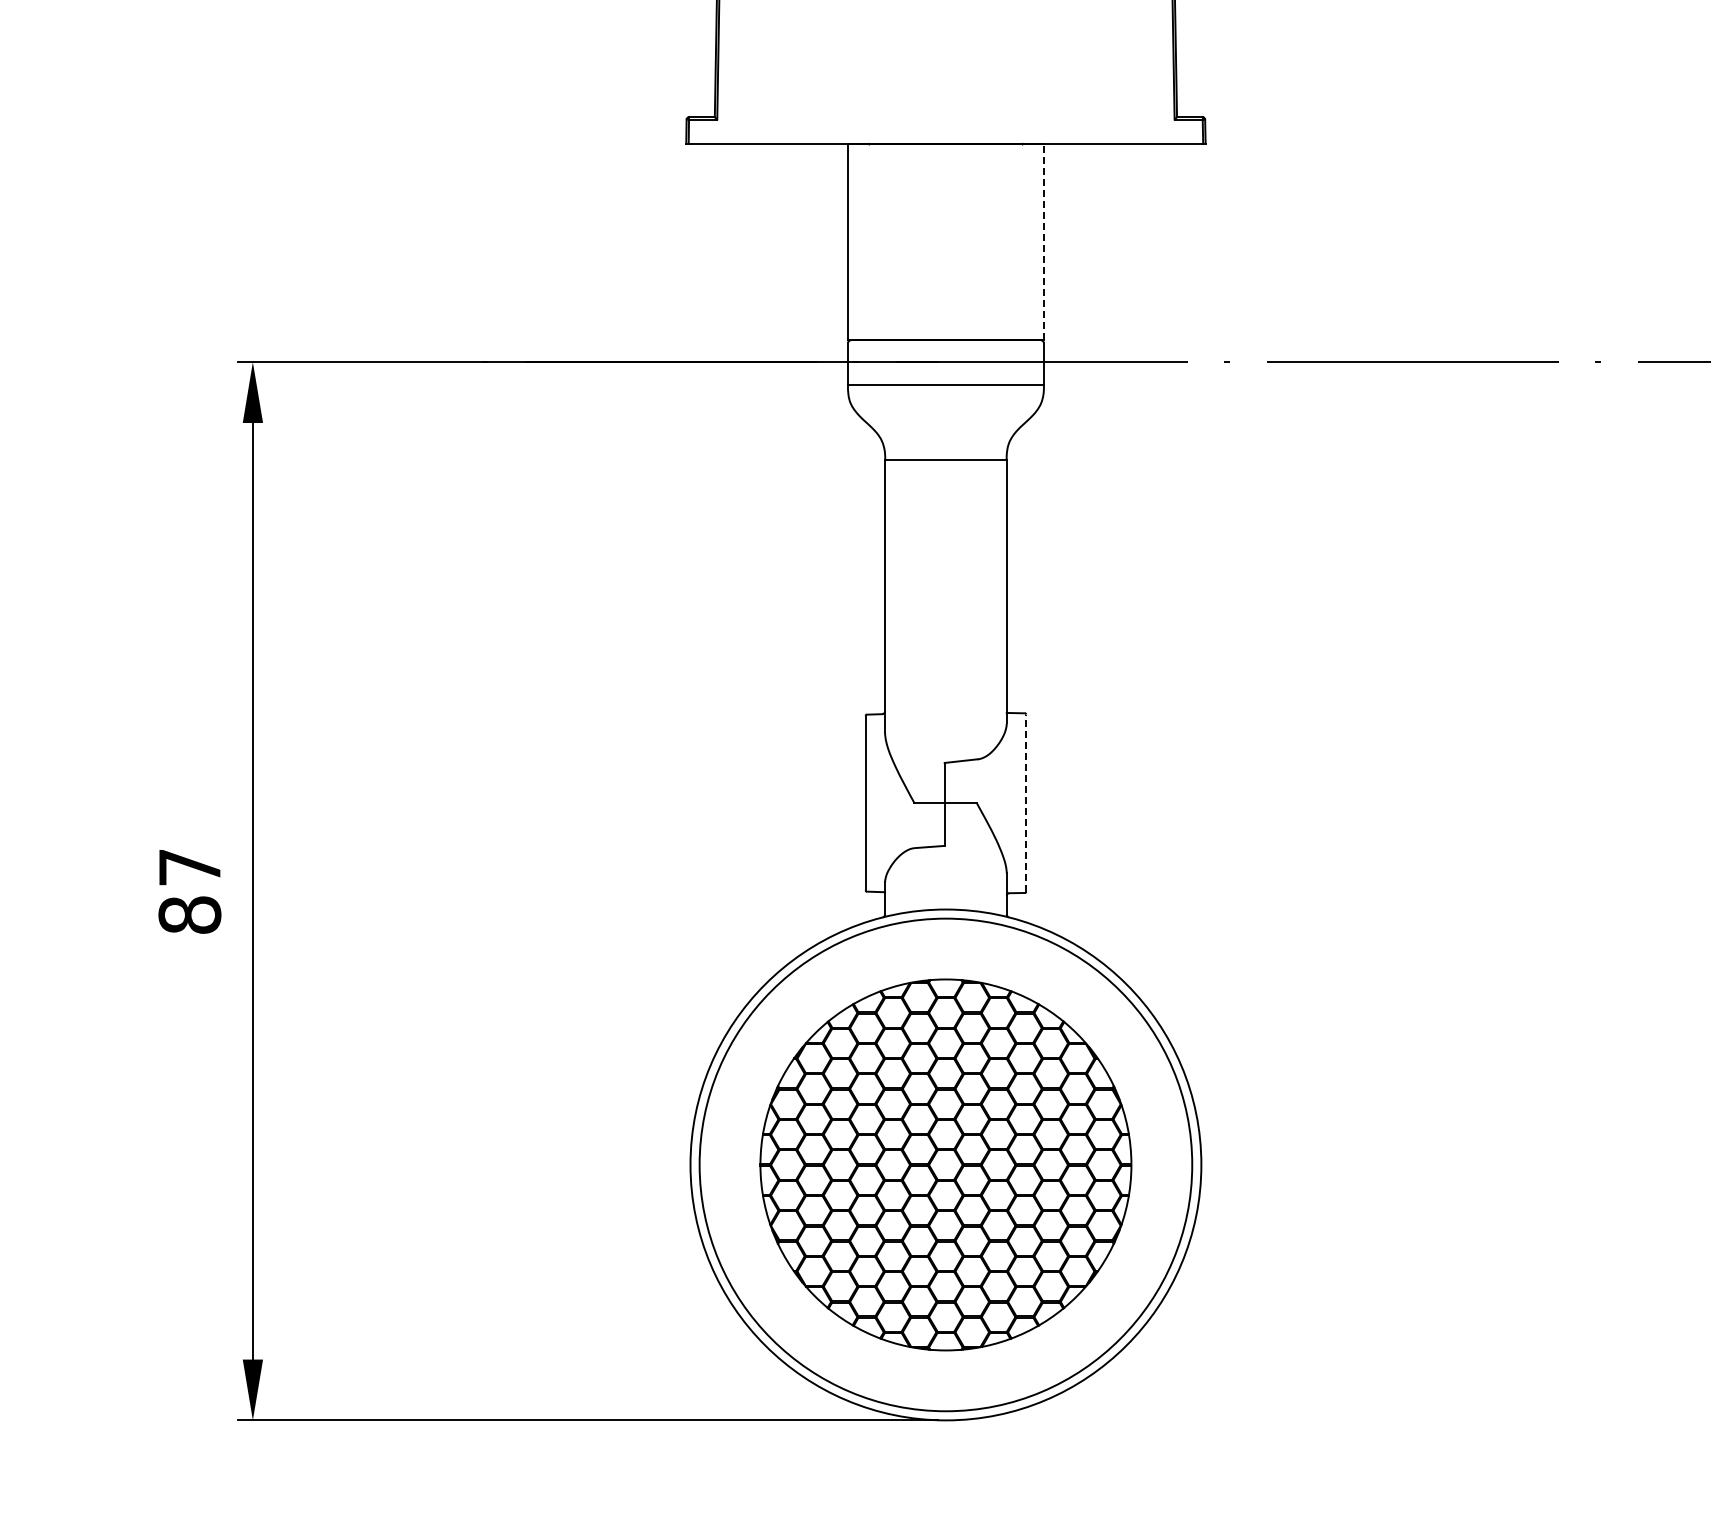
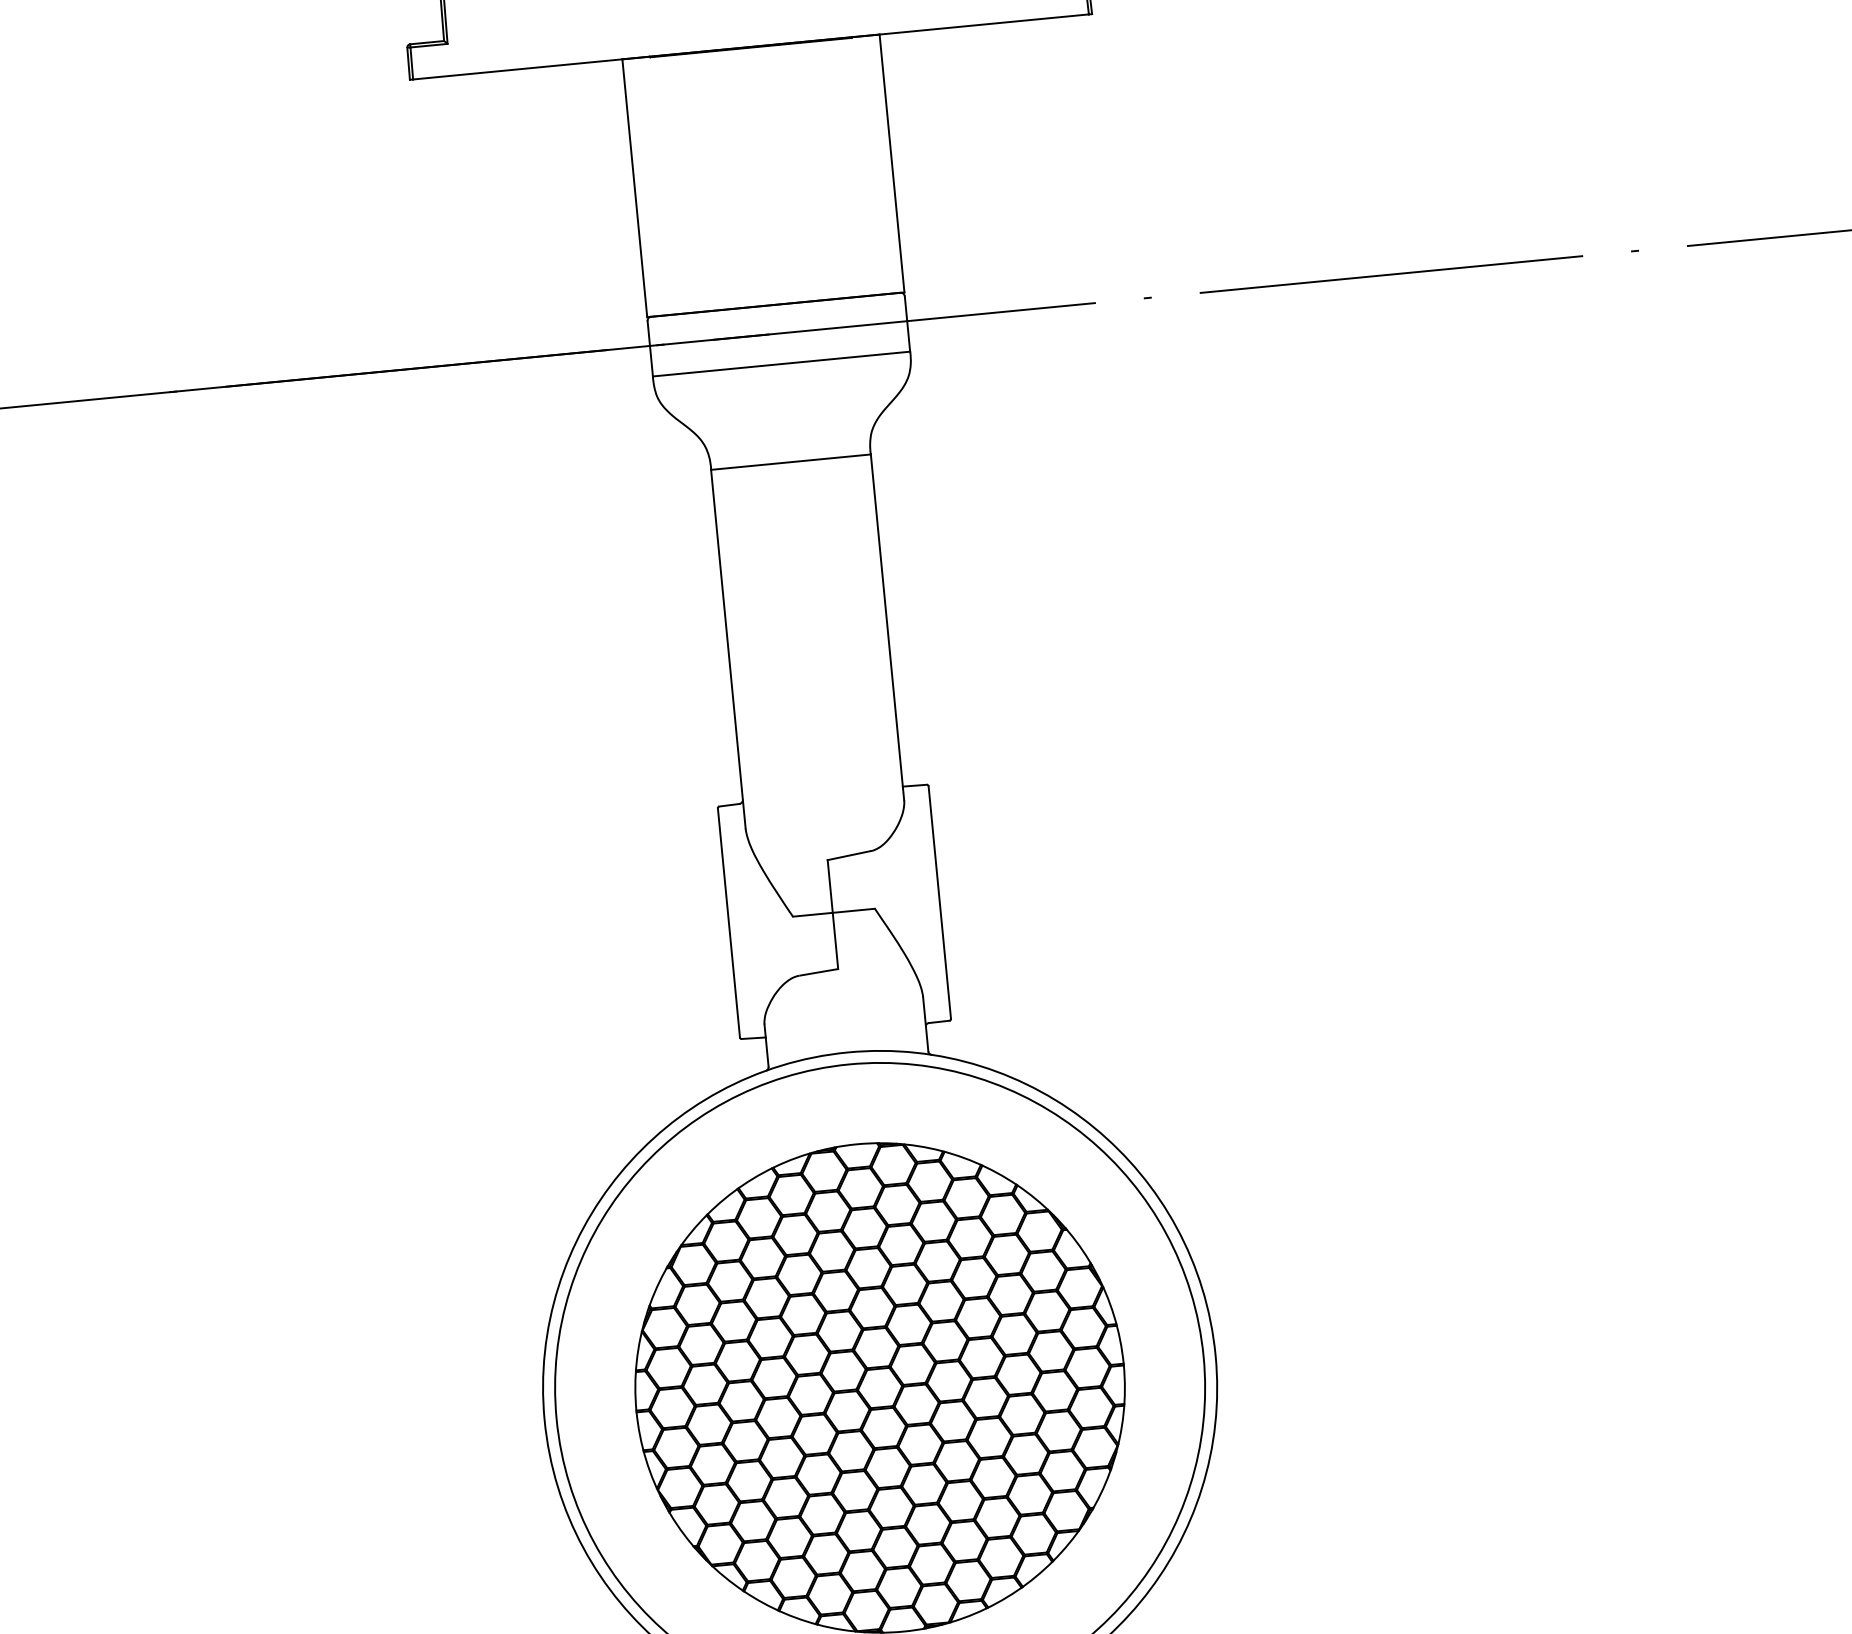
line: (1043, 241) -> (891, 162), dashed -> solid
line: (1026, 803) -> (940, 903), dashed -> solid

